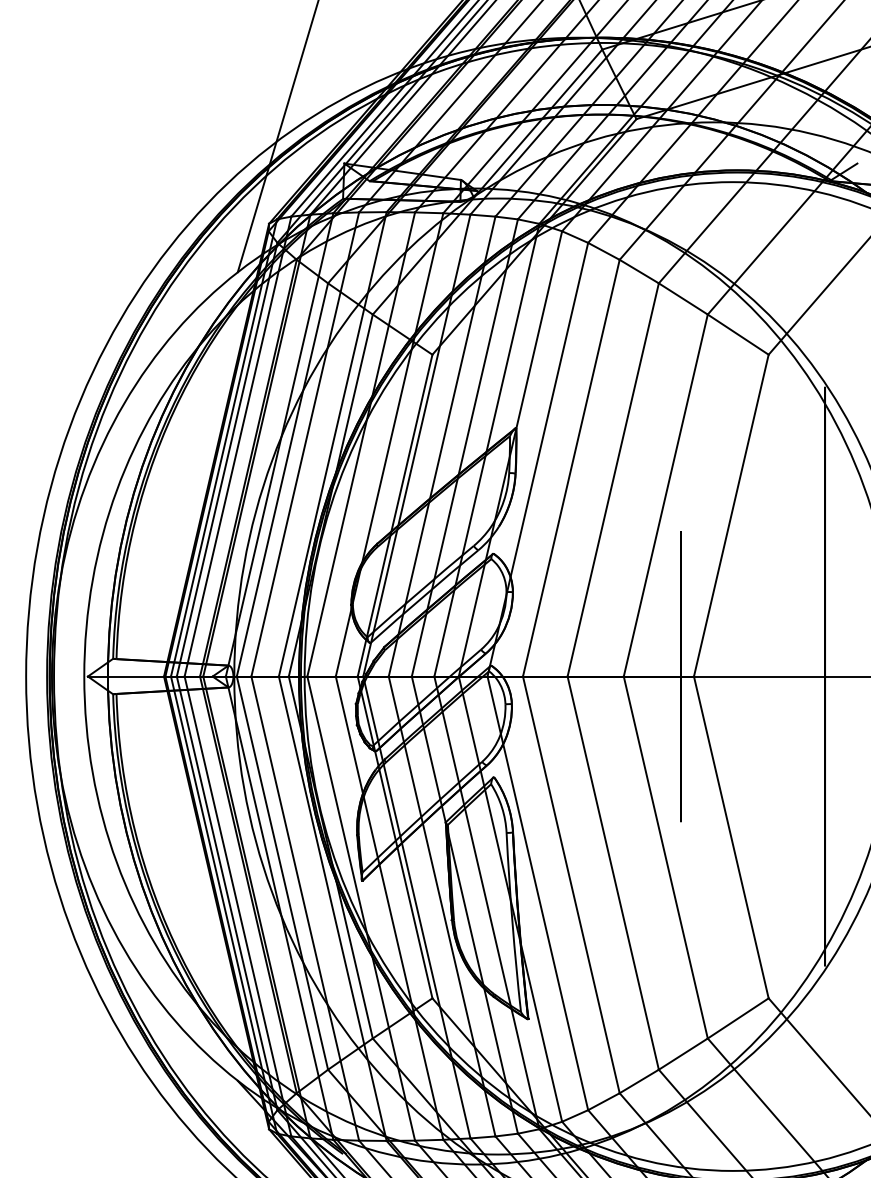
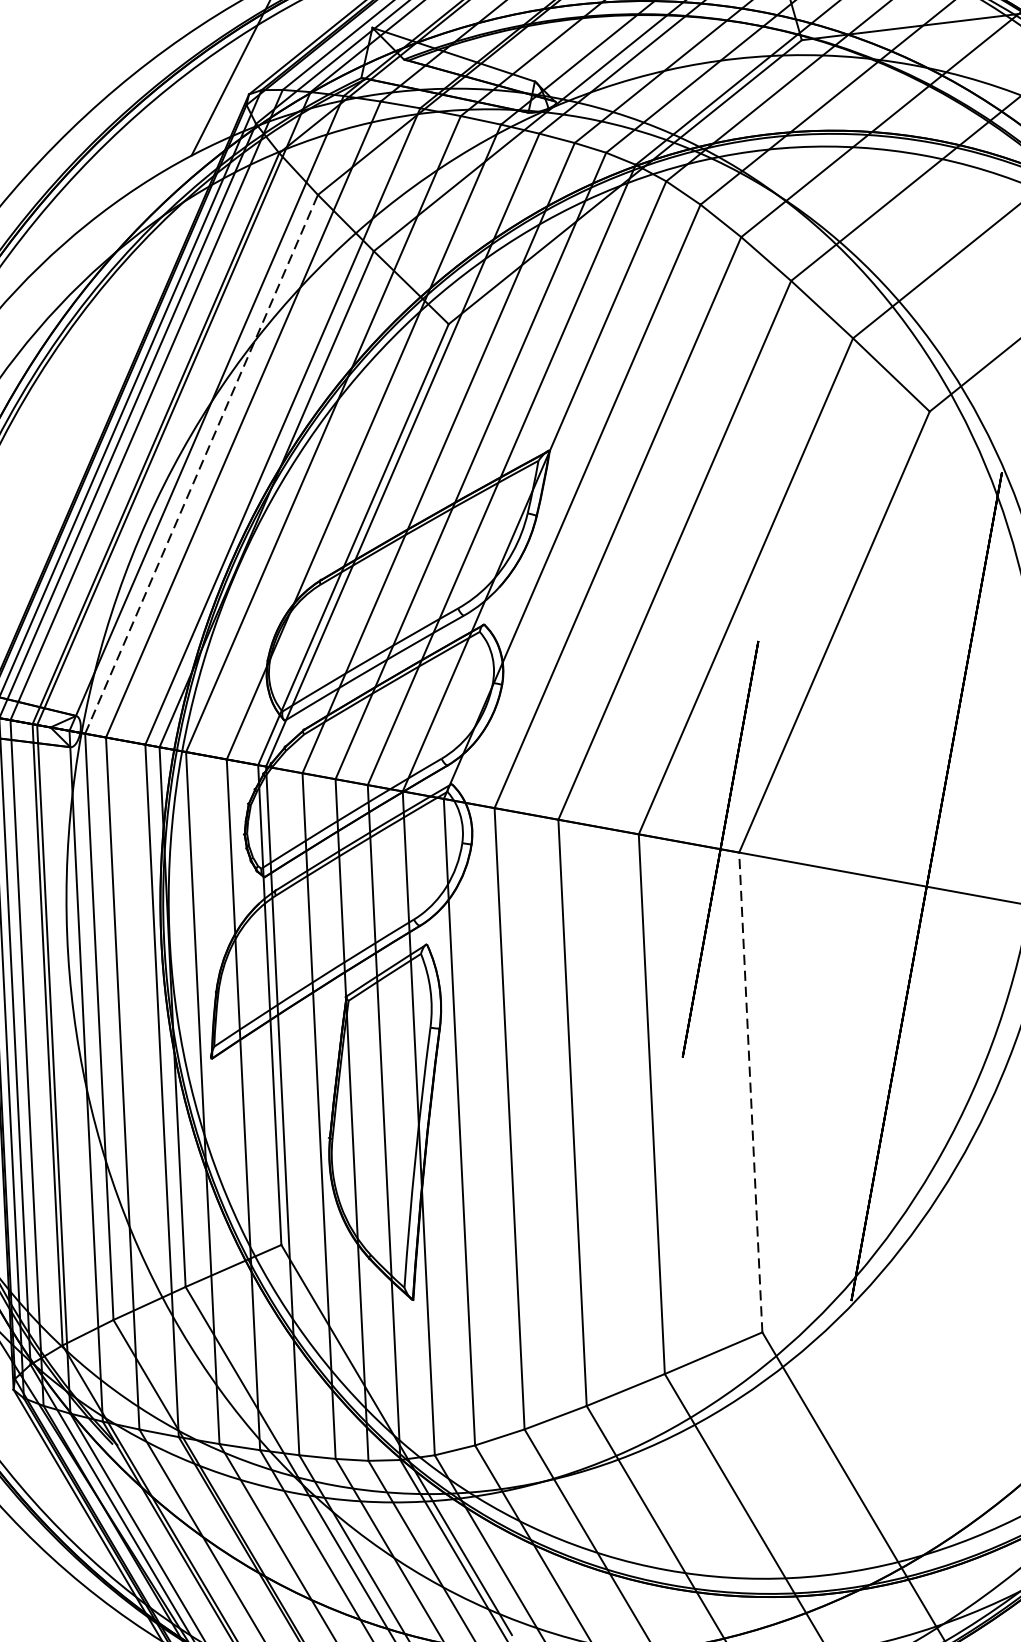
line: (282, 479) -> (201, 463), solid -> dashed
line: (731, 836) -> (751, 1091), solid -> dashed

